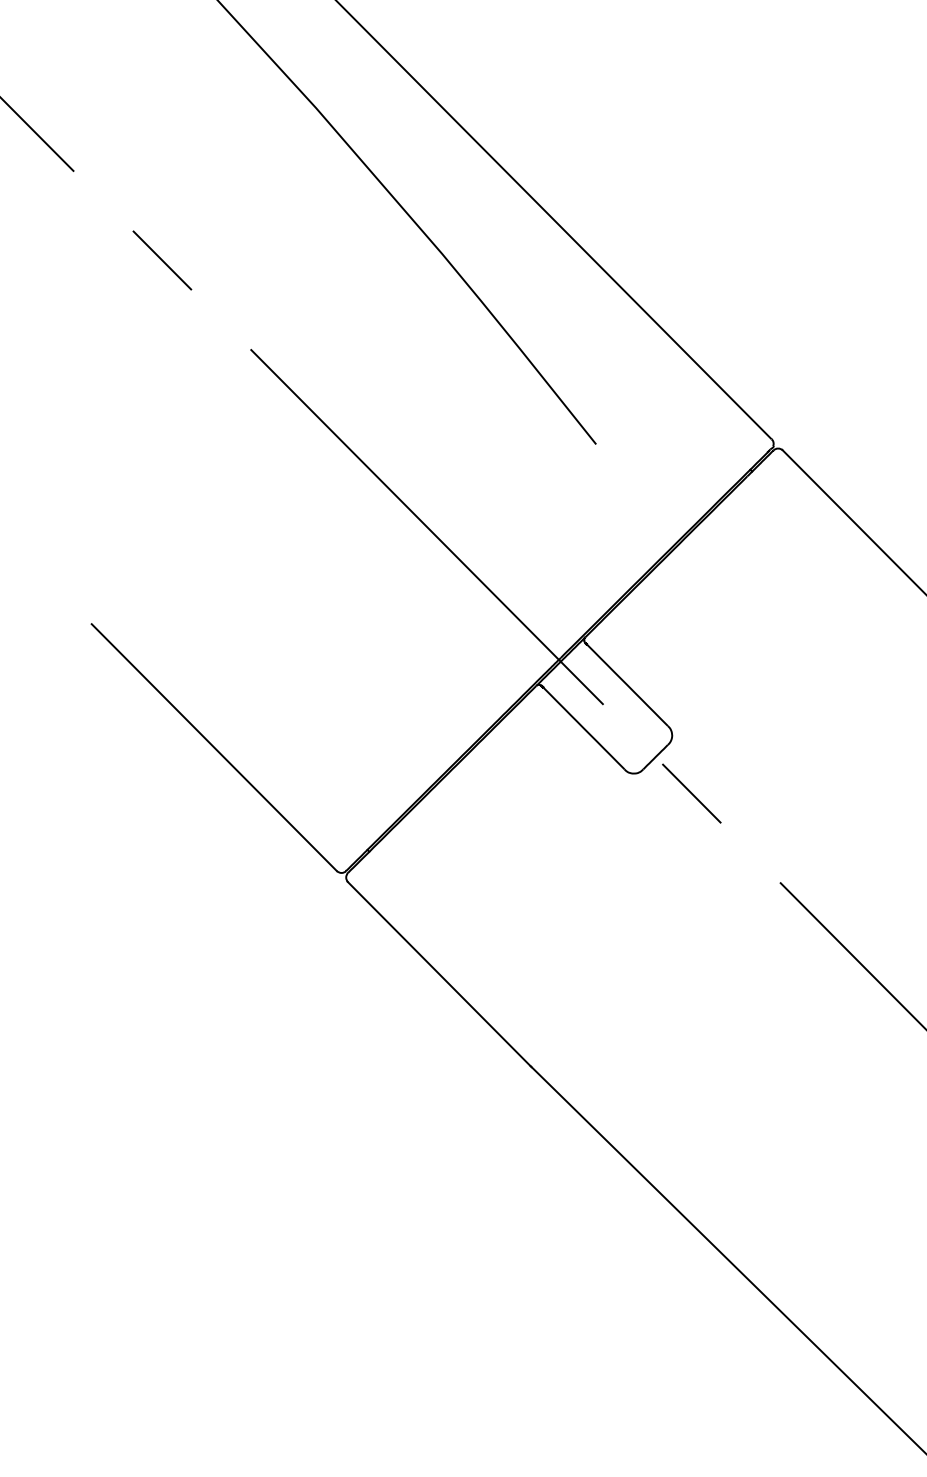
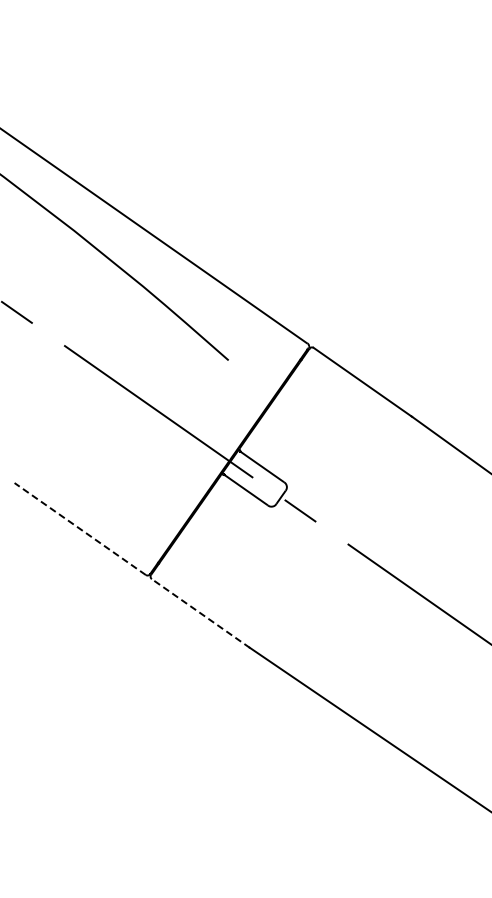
line: (212, 746) -> (79, 528), solid -> dashed
line: (438, 974) -> (200, 613), solid -> dashed

